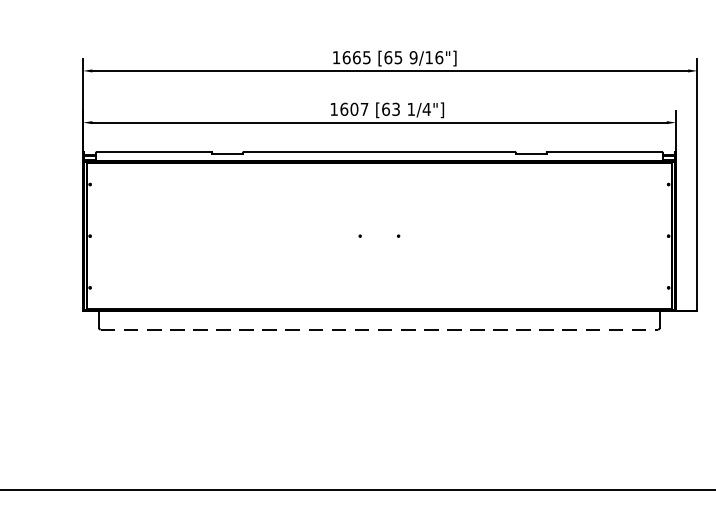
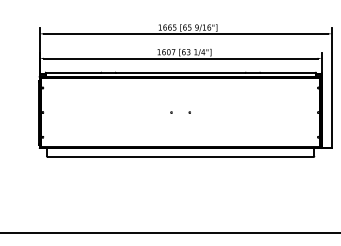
line: (378, 330) -> (180, 157), dashed -> solid

